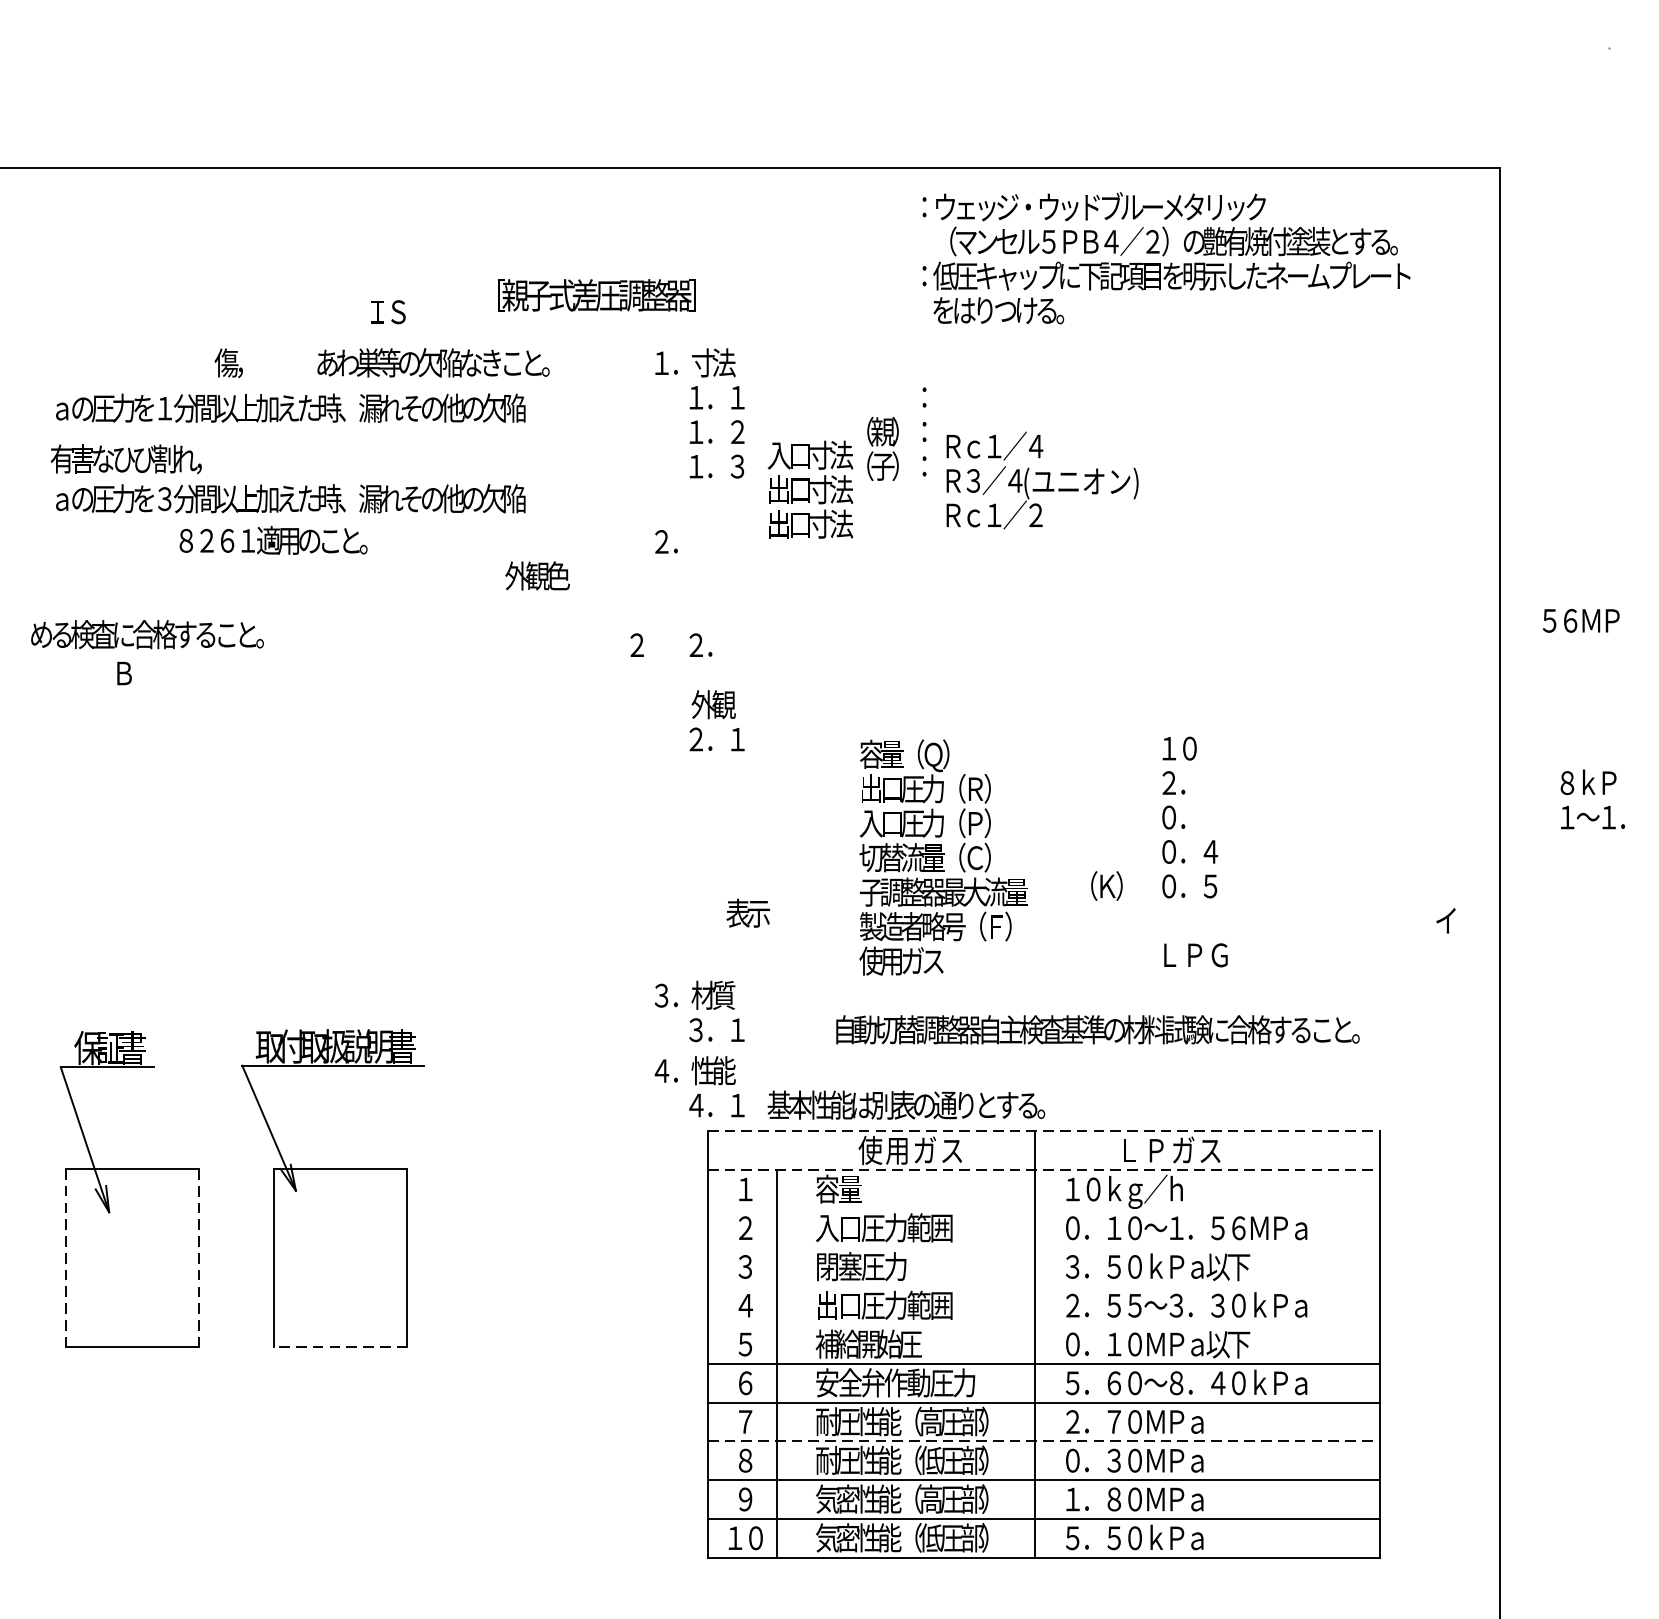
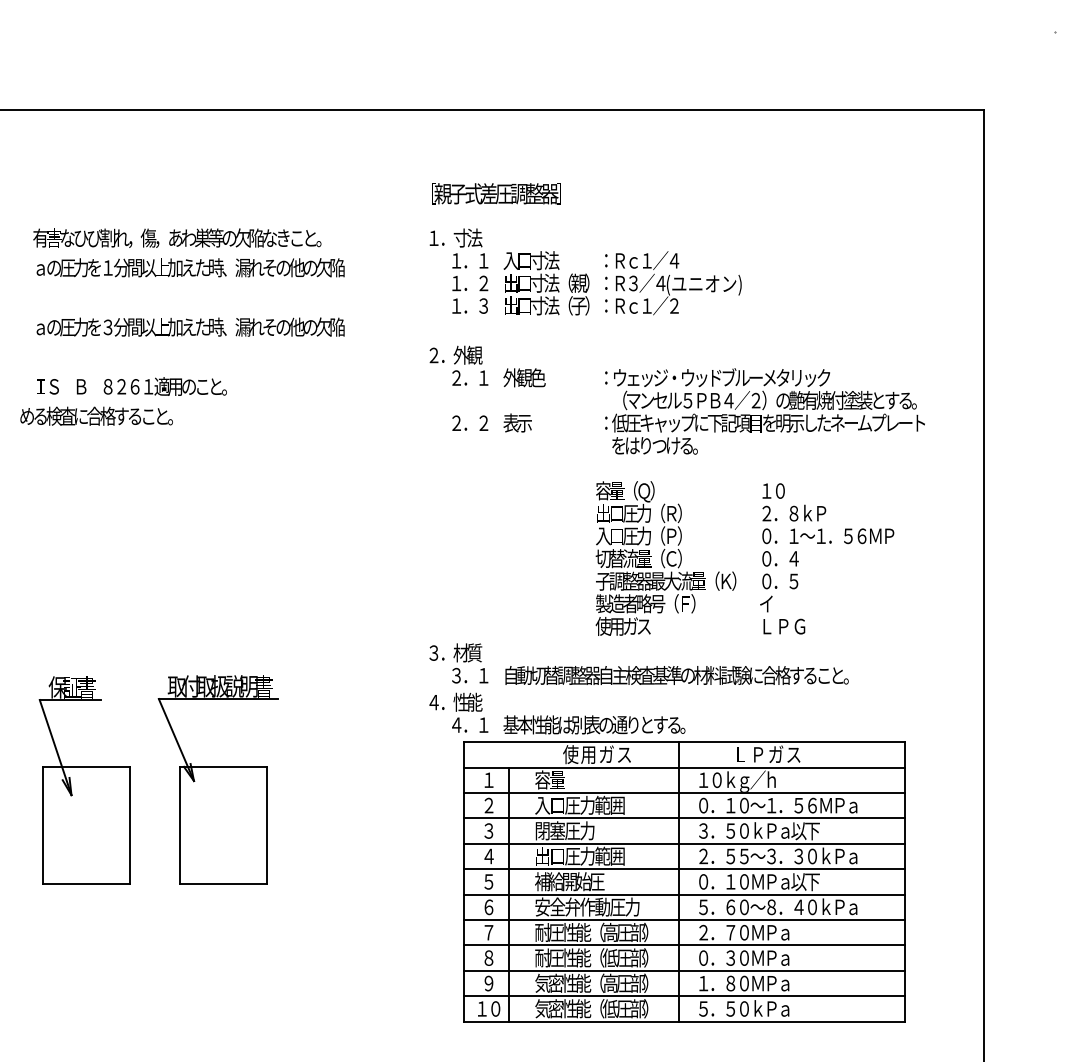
text: (1165, 258) -> (764, 411), moved
text: (596, 294) -> (496, 193), moved
text: (388, 311) -> (47, 386), moved
text: (433, 362) -> (245, 237), moved
text: (125, 458) -> (82, 237), moved
text: (1042, 480) -> (678, 283), moved
text: (810, 490) -> (531, 283), moved
text: (272, 540) -> (164, 386), moved
text: (537, 575) -> (524, 377), moved
text: (1581, 621) -> (869, 536), moved
text: (636, 644) -> (483, 422), moved
text: (124, 673) -> (81, 386), moved
text: (717, 720) -> (470, 365), moved
text: (1592, 798) -> (810, 523), moved
text: (943, 857) -> (650, 558), moved
text: (747, 912) -> (517, 422), moved
text: (1446, 920) -> (766, 603), moved
text: (1097, 1029) -> (676, 675), moved
line: (1043, 1131) -> (684, 742), dashed -> solid
line: (1043, 1170) -> (684, 767), dashed -> solid
line: (1043, 1208) -> (684, 792), added
line: (1043, 1247) -> (684, 818), added
line: (66, 1256) -> (43, 824), dashed -> solid
line: (199, 1258) -> (130, 825), dashed -> solid
line: (1043, 1285) -> (684, 843), added
line: (1043, 1325) -> (684, 869), added
line: (340, 1346) -> (223, 883), dashed -> solid
line: (1043, 1441) -> (684, 945), dashed -> solid

